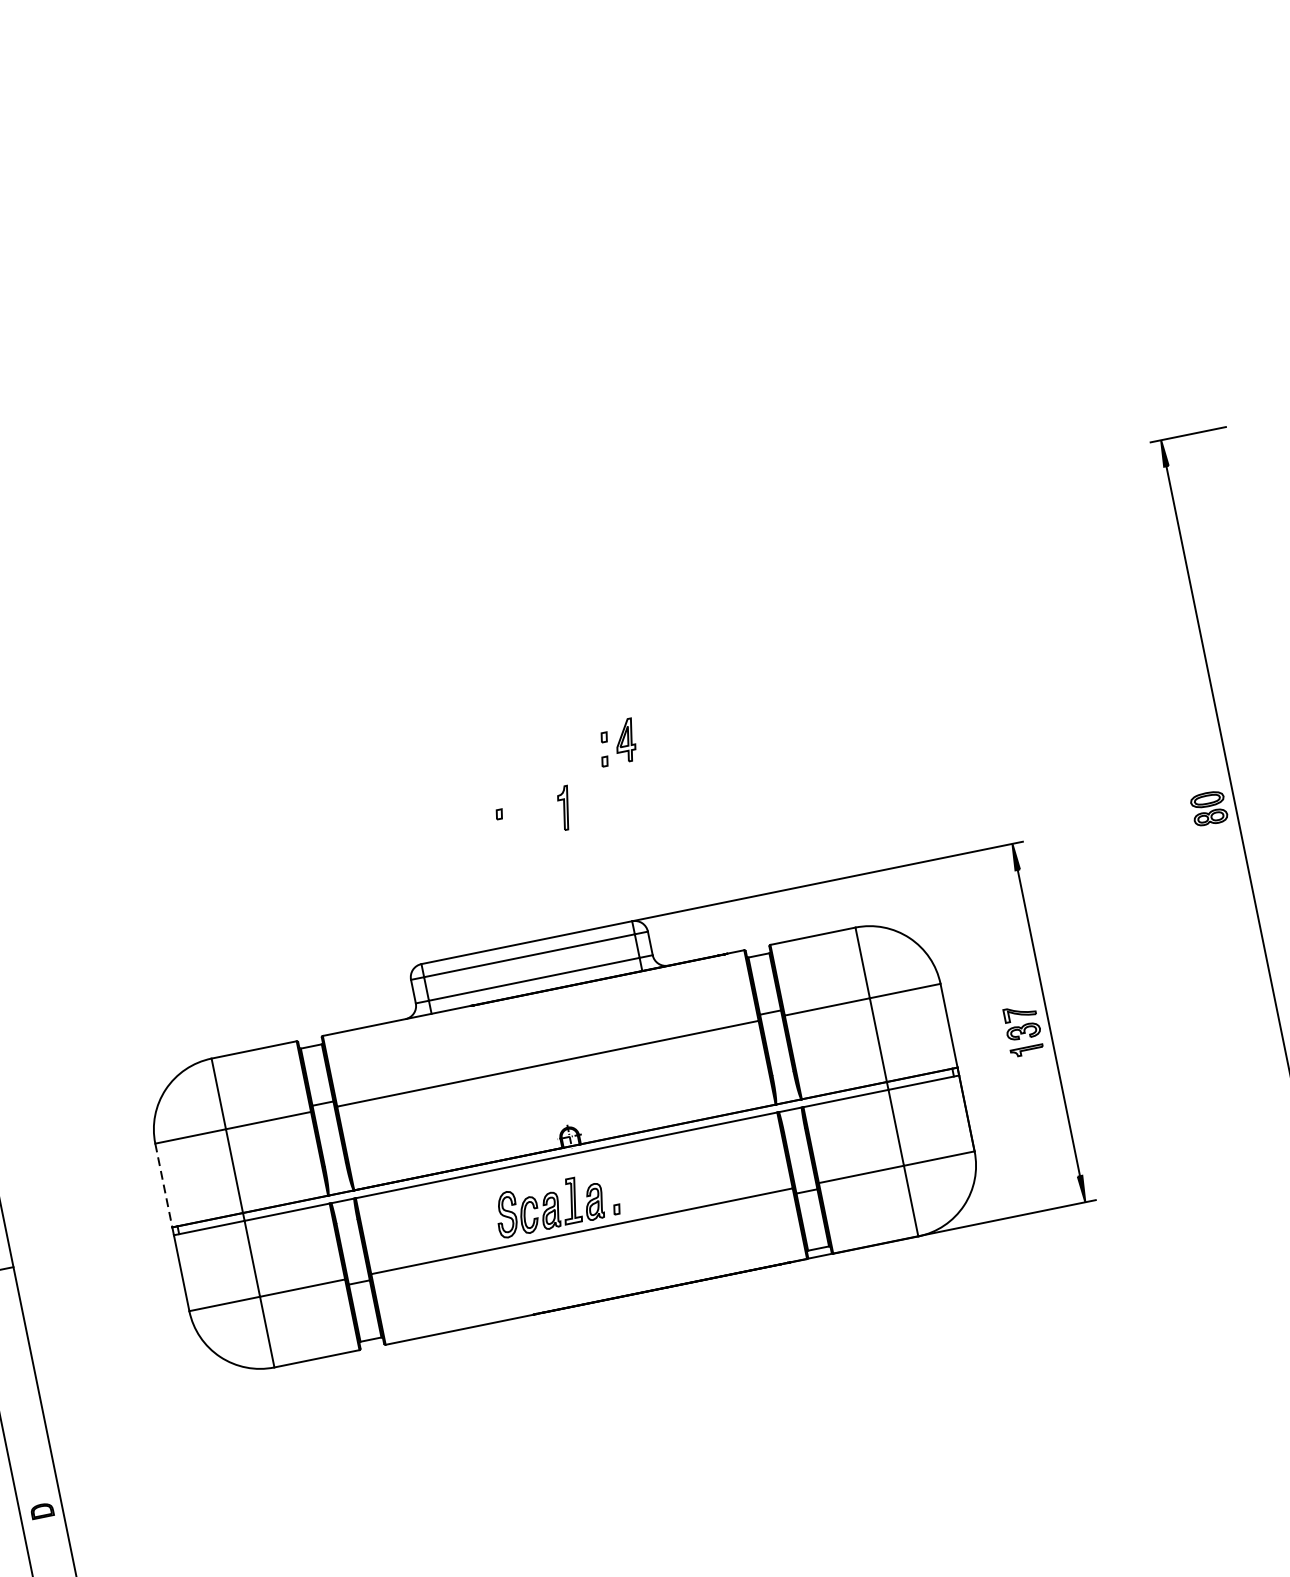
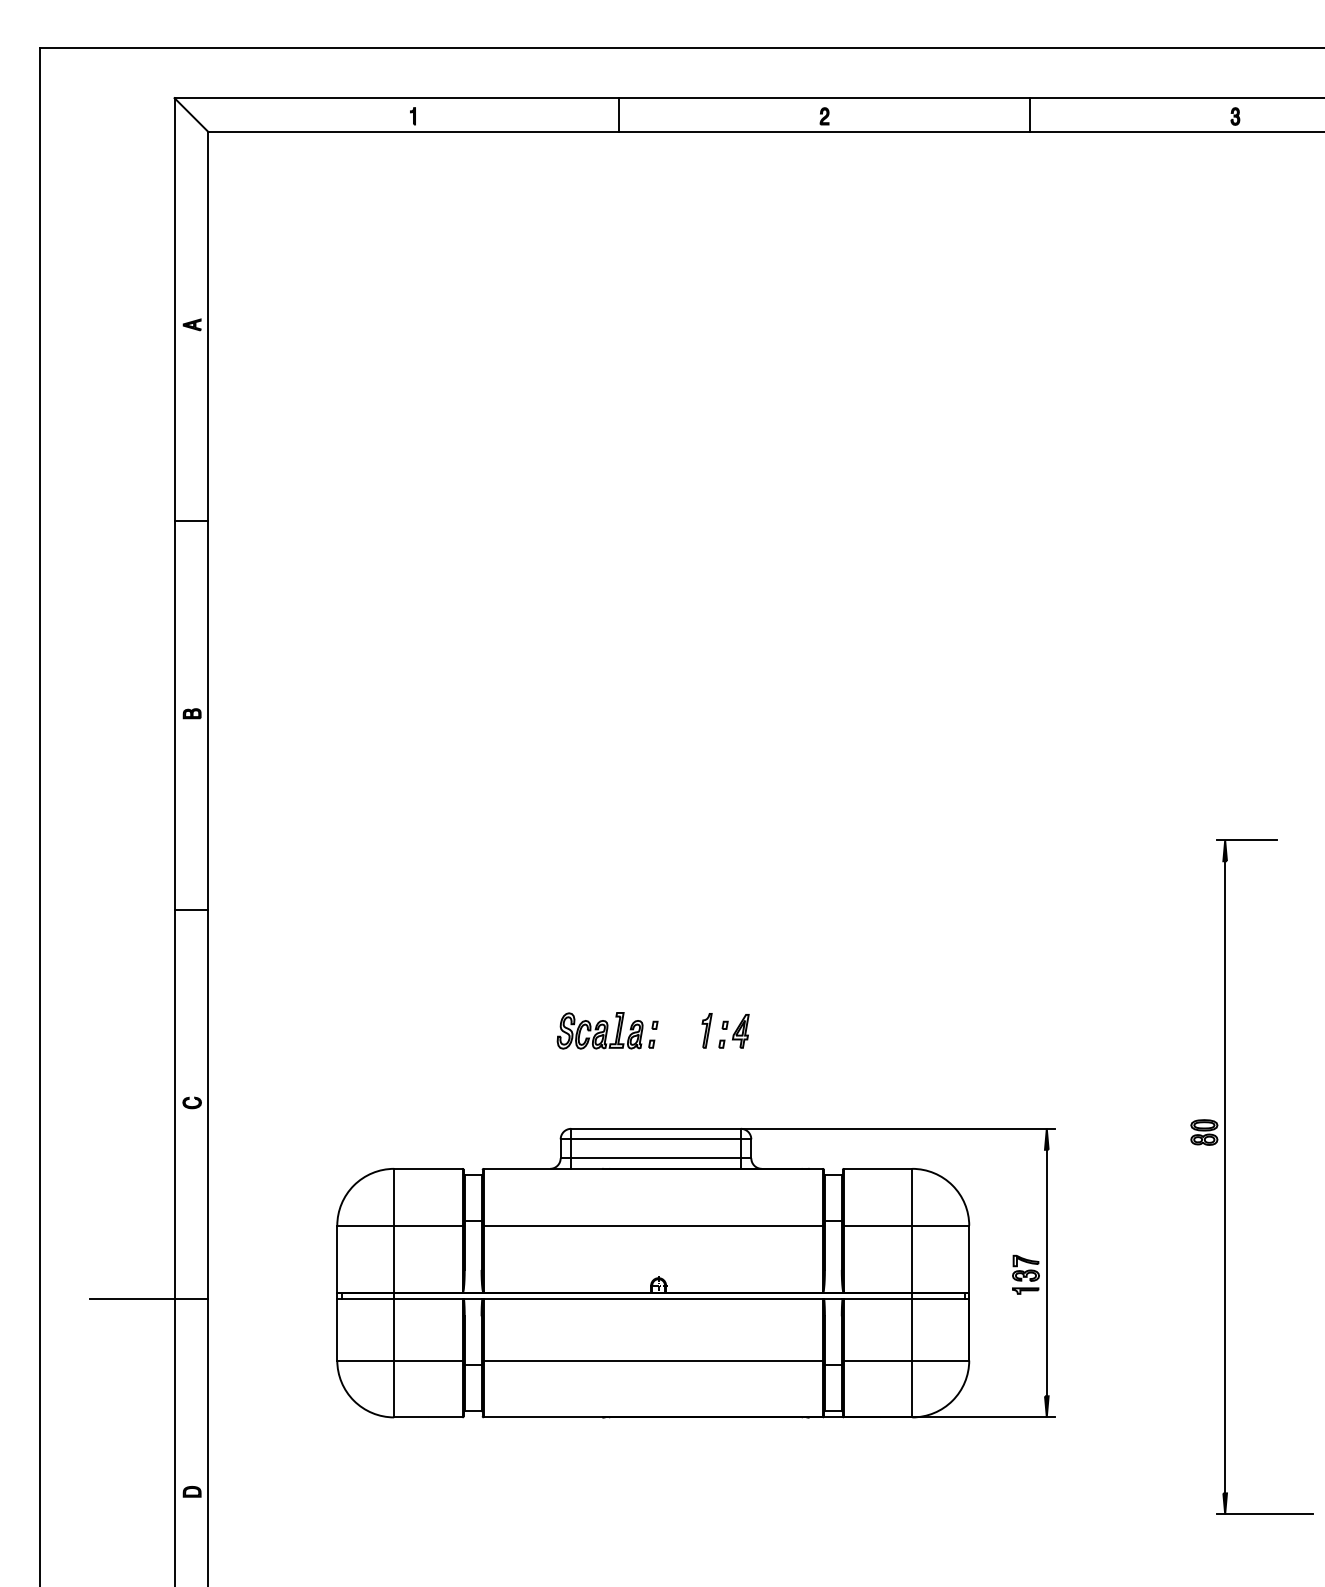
part: (616, 742) -> (733, 1031), moved
line: (164, 1185) -> (337, 1259), dashed -> solid
part: (556, 1204) -> (605, 1030), moved

